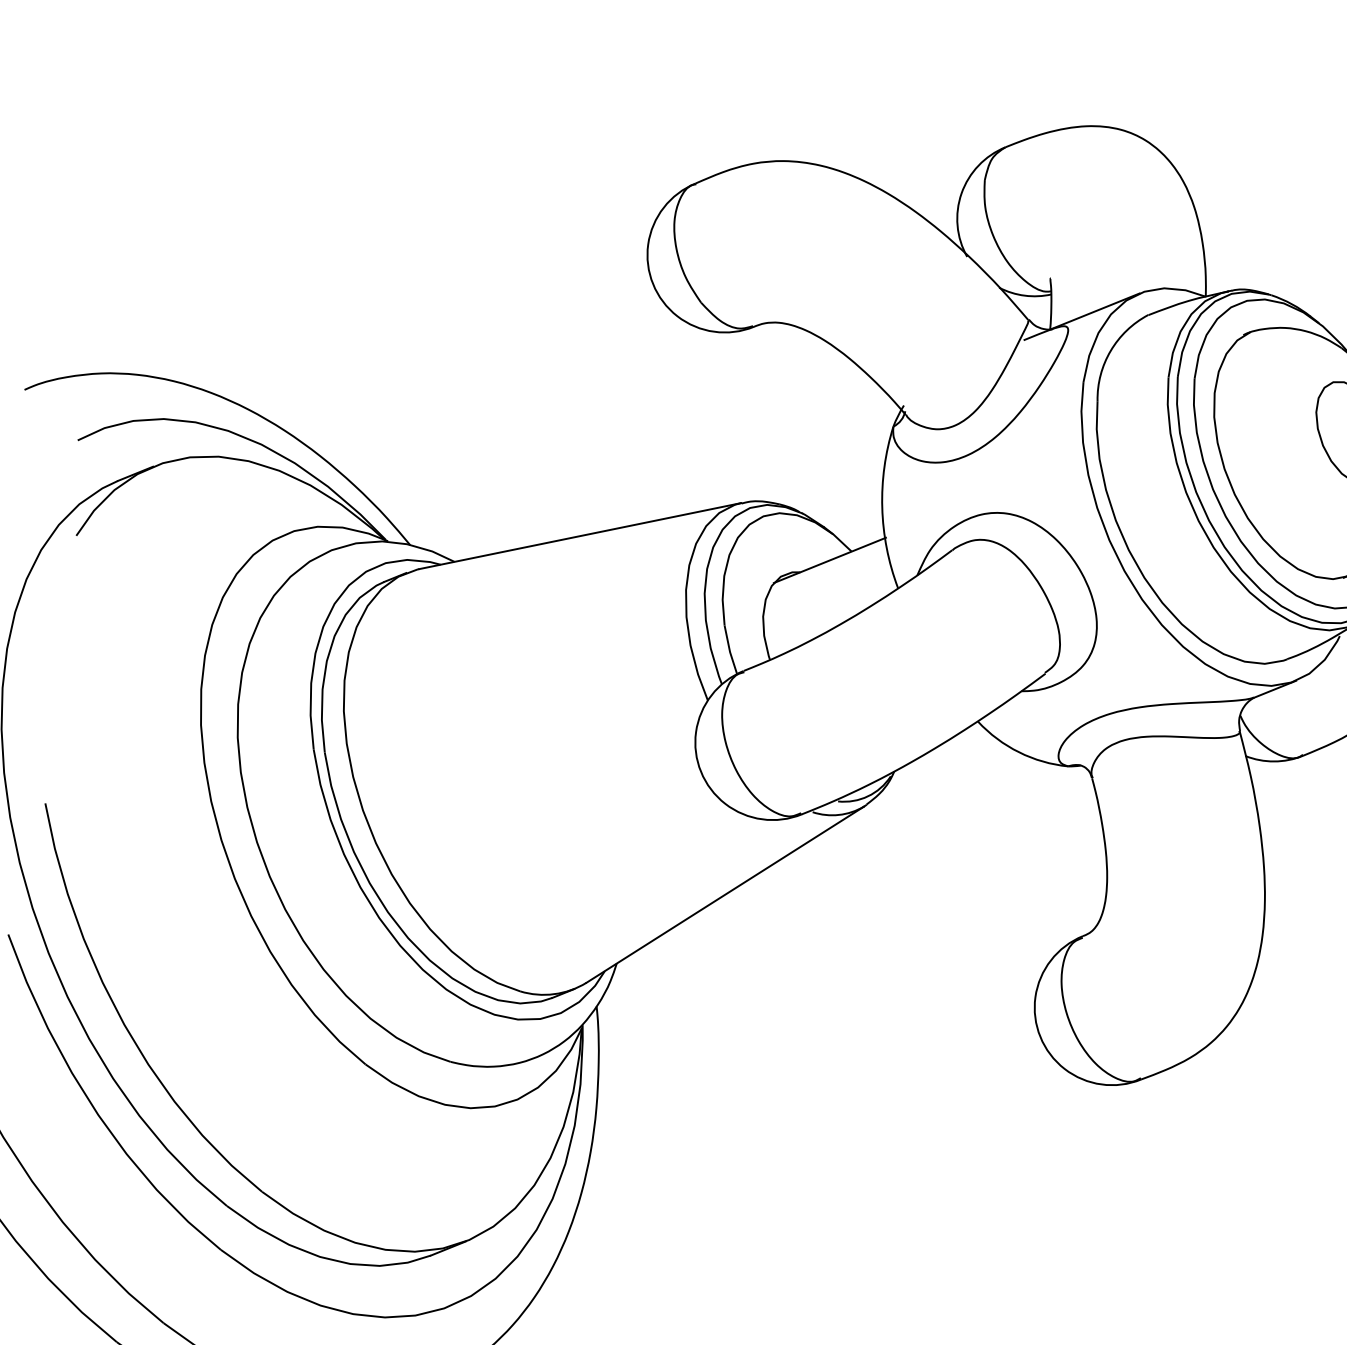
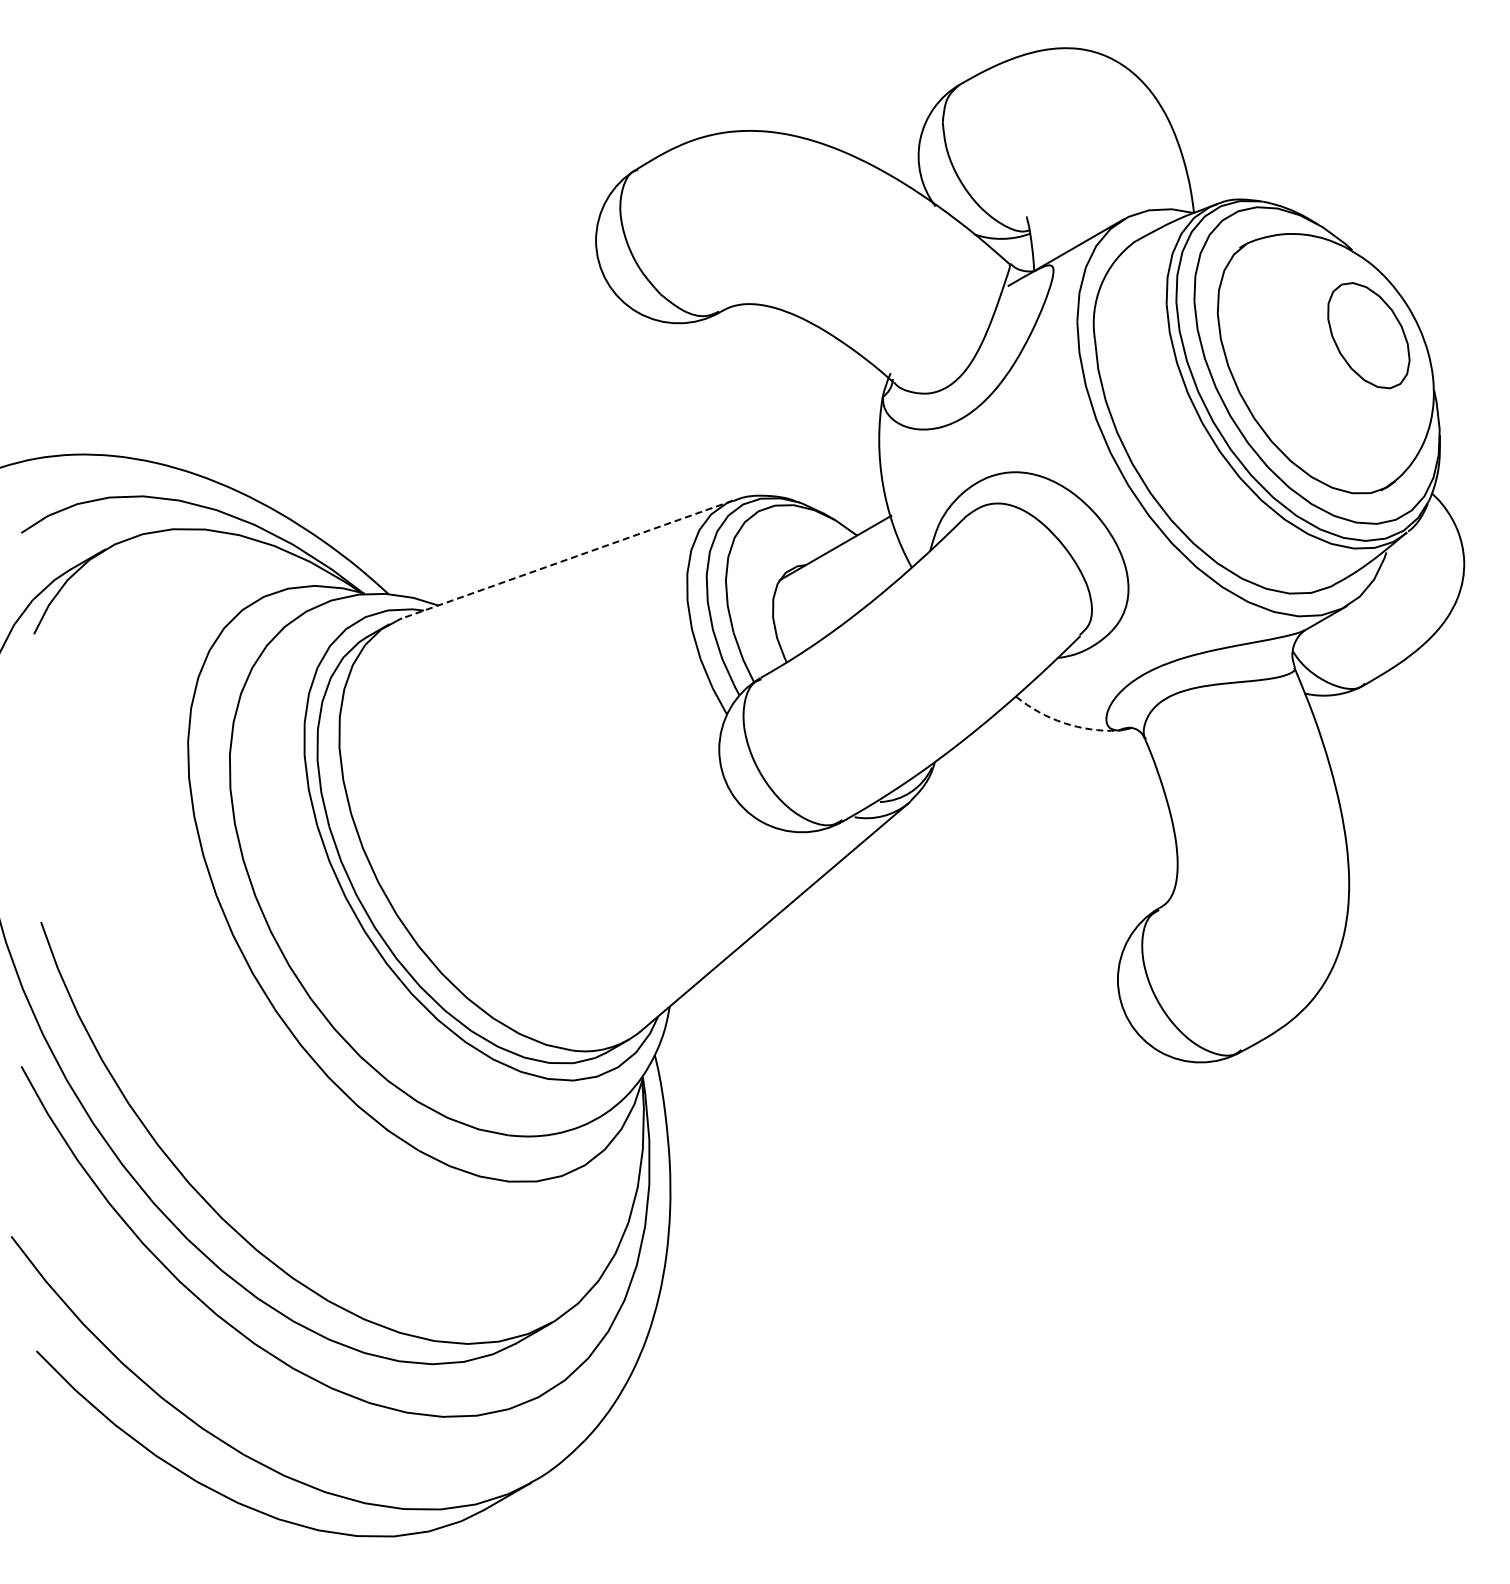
line: (580, 536) -> (567, 559), solid -> dashed
arc: (1019, 752) -> (1064, 723), solid -> dashed

